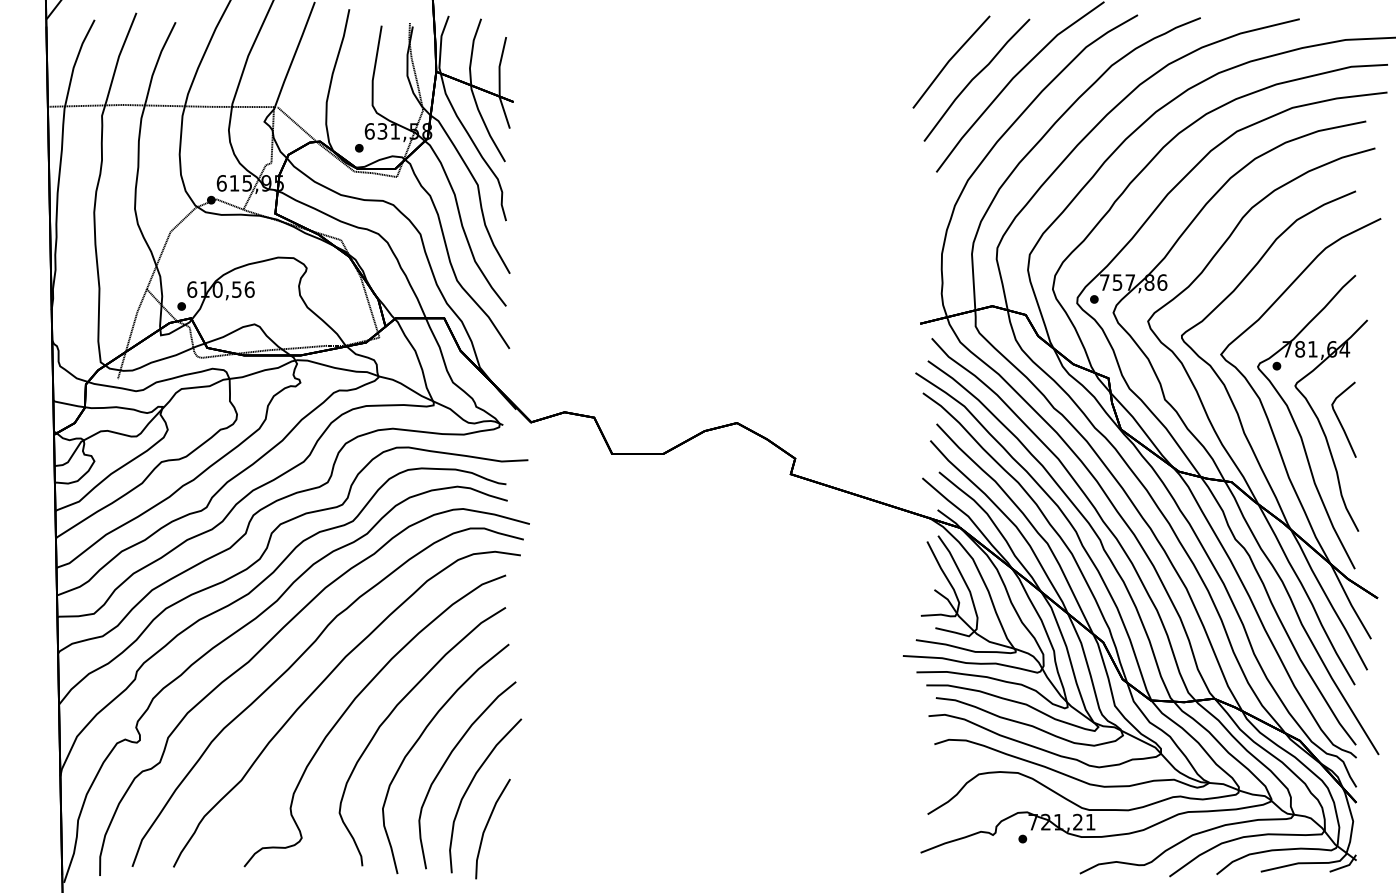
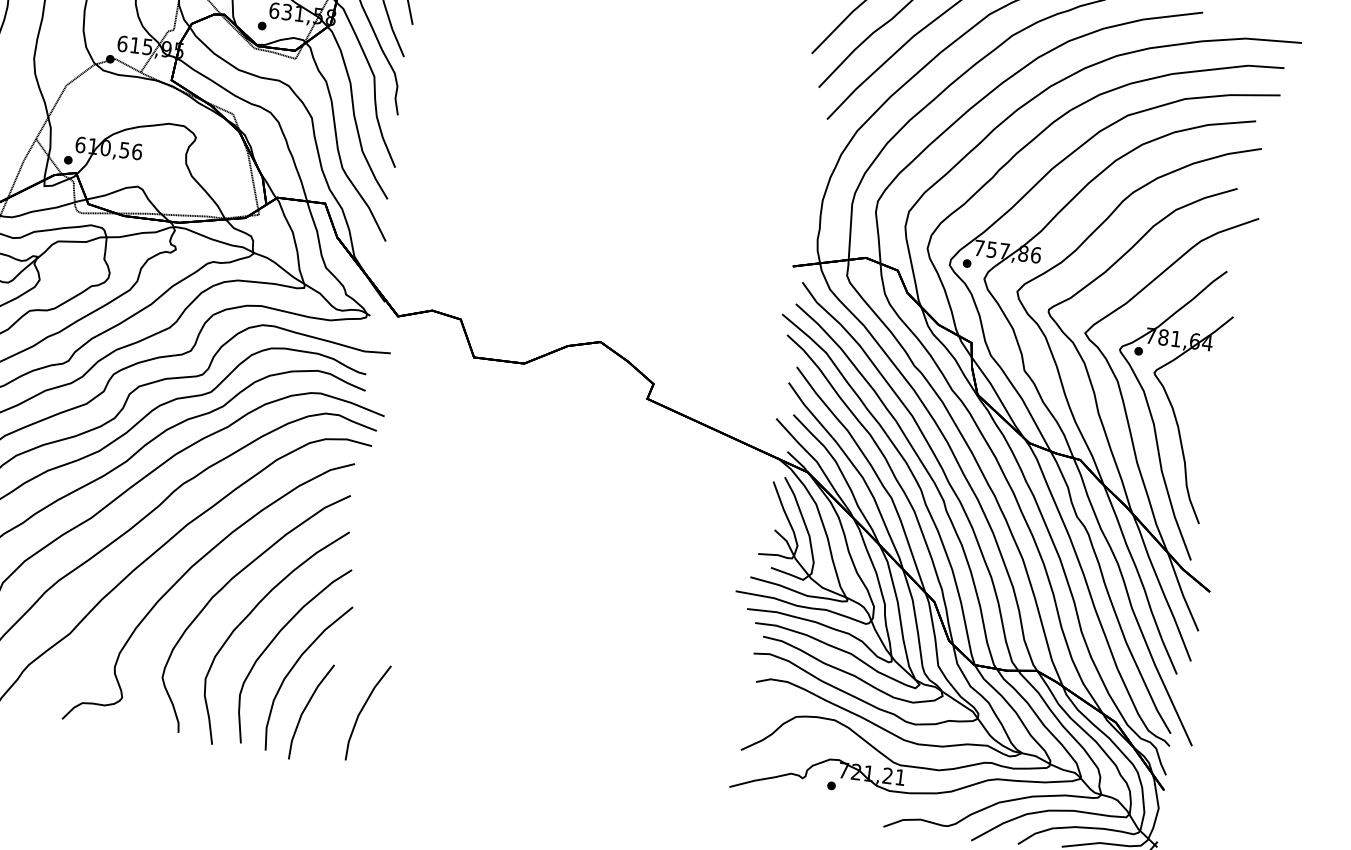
curve: (1340, 421) -> (1194, 413), removed
line: (544, 820) -> (363, 709), added

